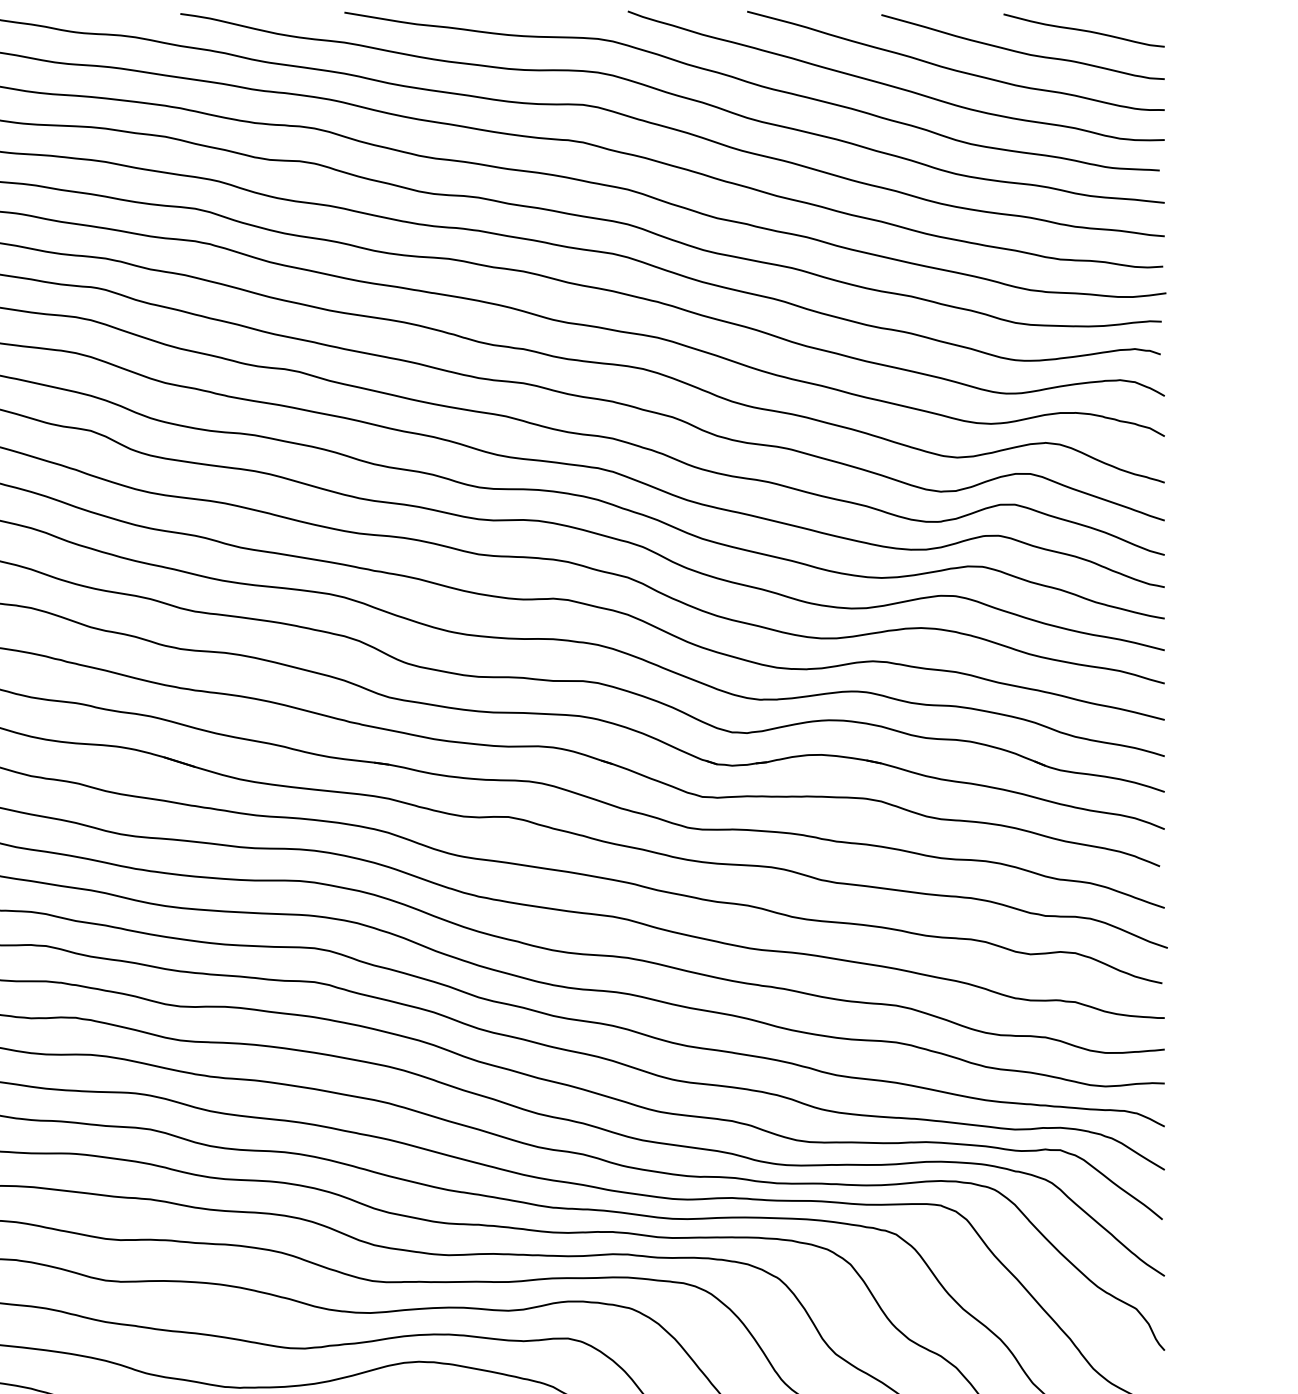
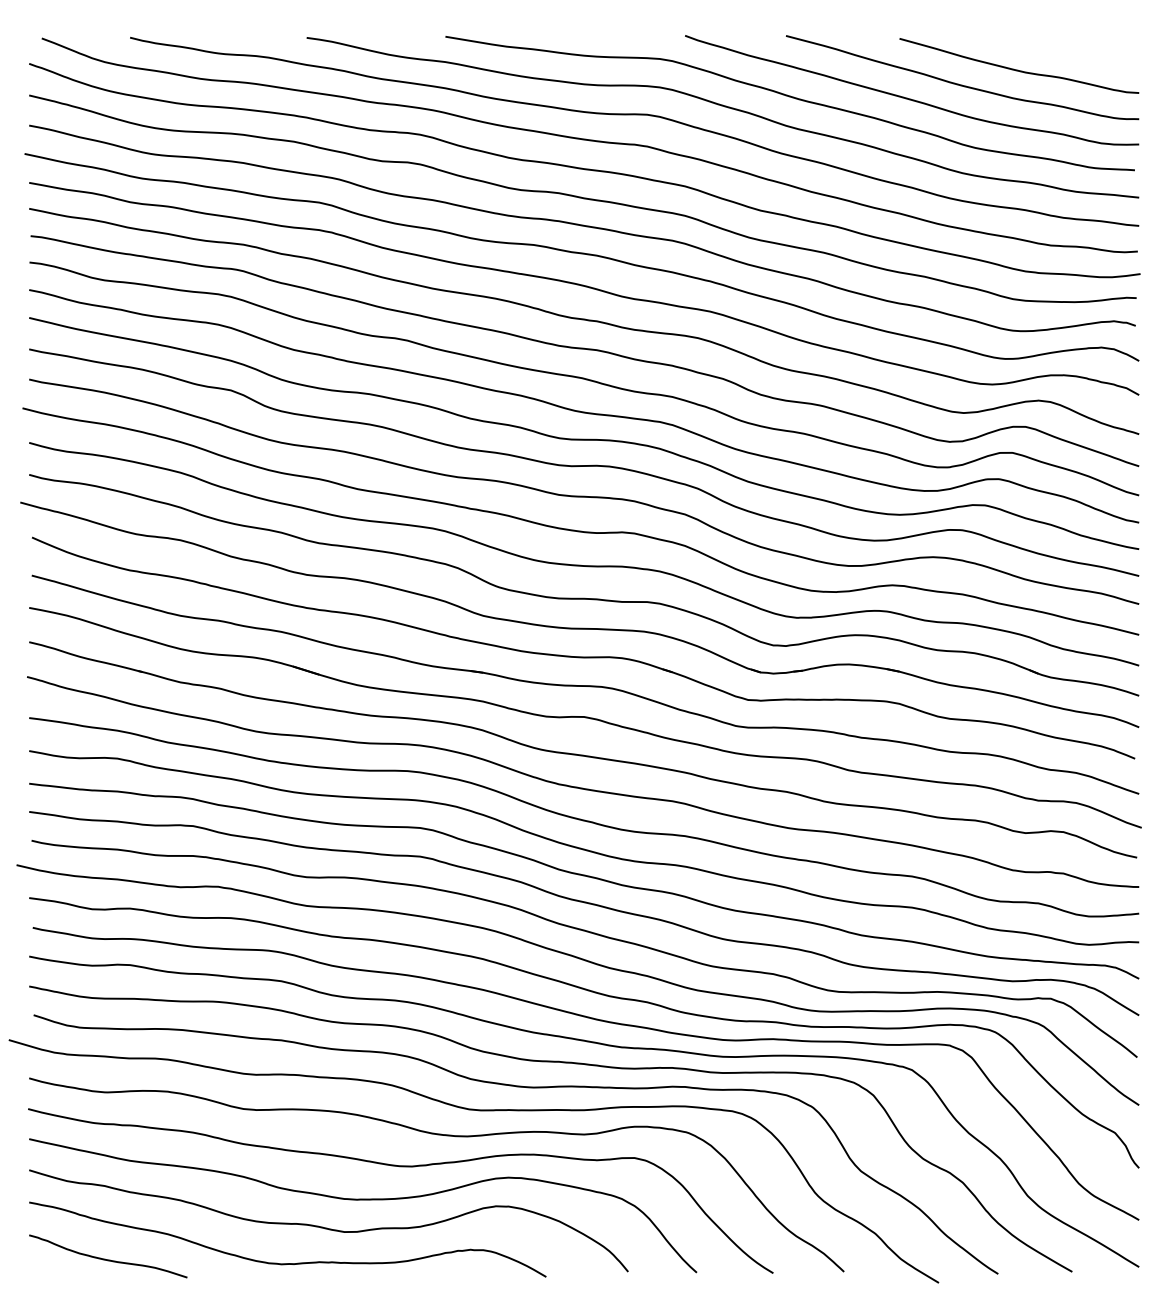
curve: (1083, 30) -> (1070, 51), removed

